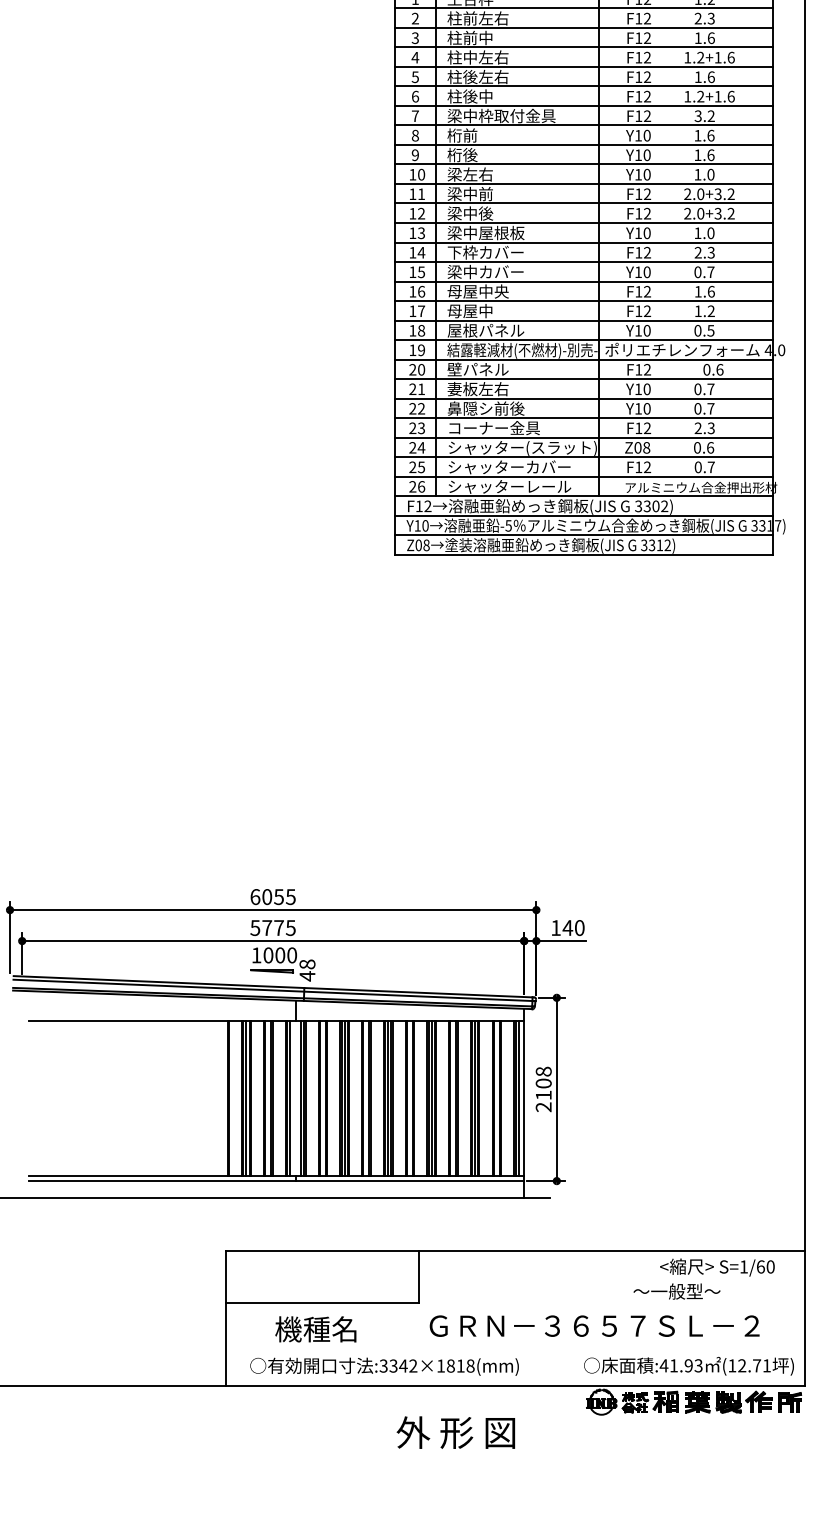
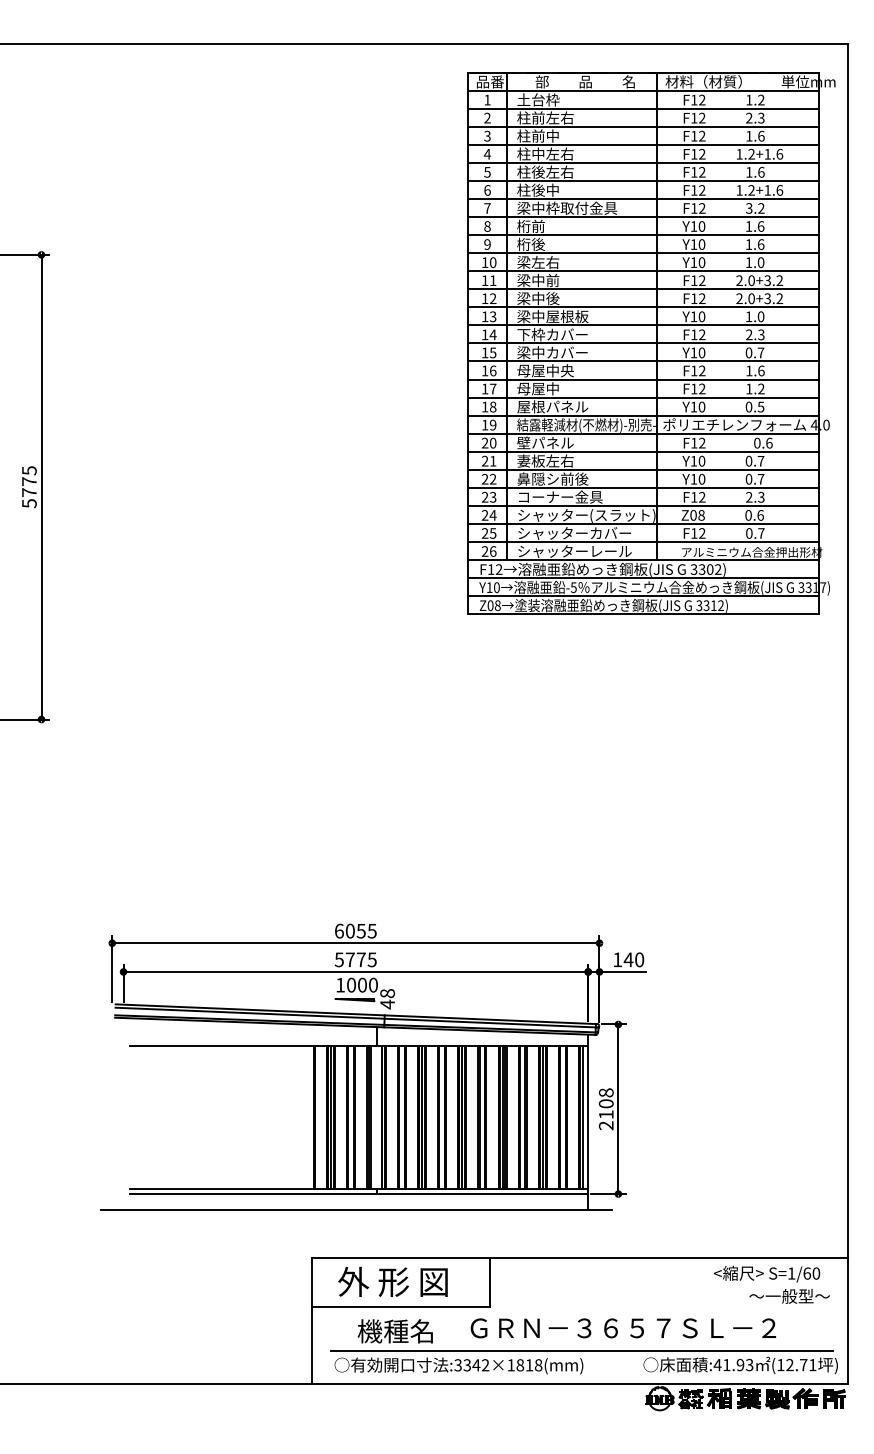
text: (676, 1290) -> (789, 1295), moved
text: (593, 1326) -> (622, 1328), moved
line: (518, 1350) -> (582, 1350), added
text: (455, 1432) -> (392, 1281), moved

